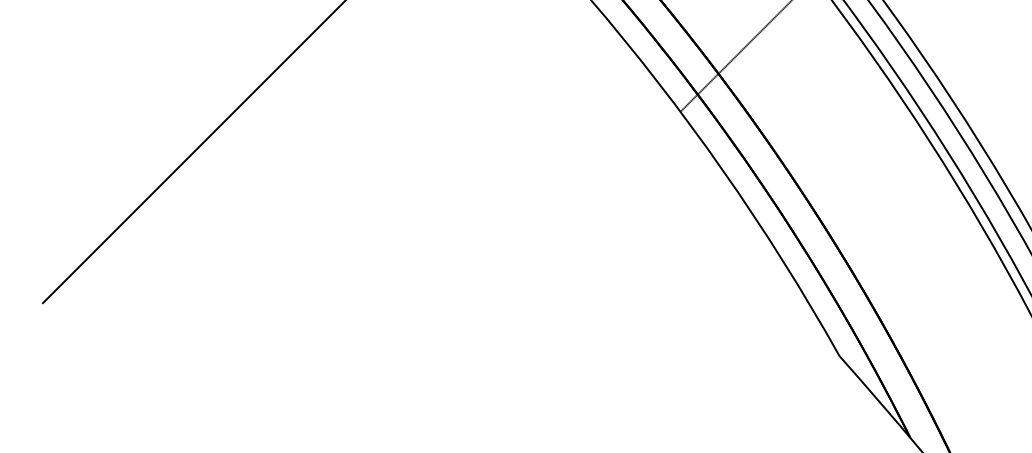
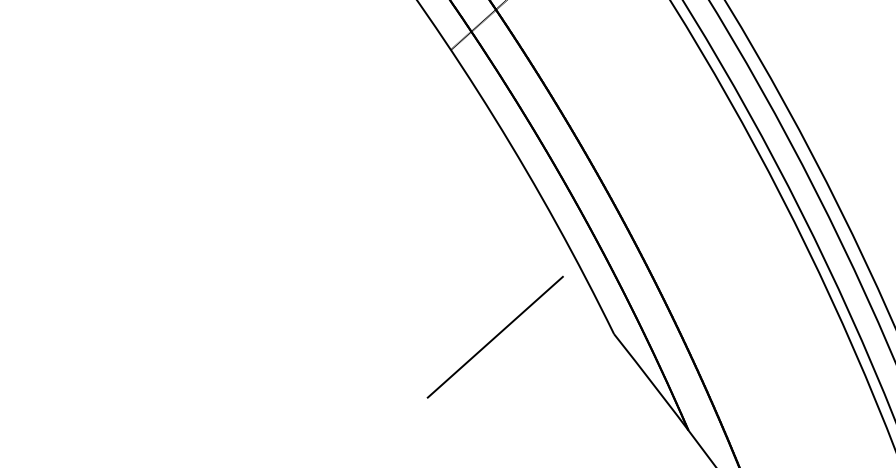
line: (734, 364) -> (495, 337), added

